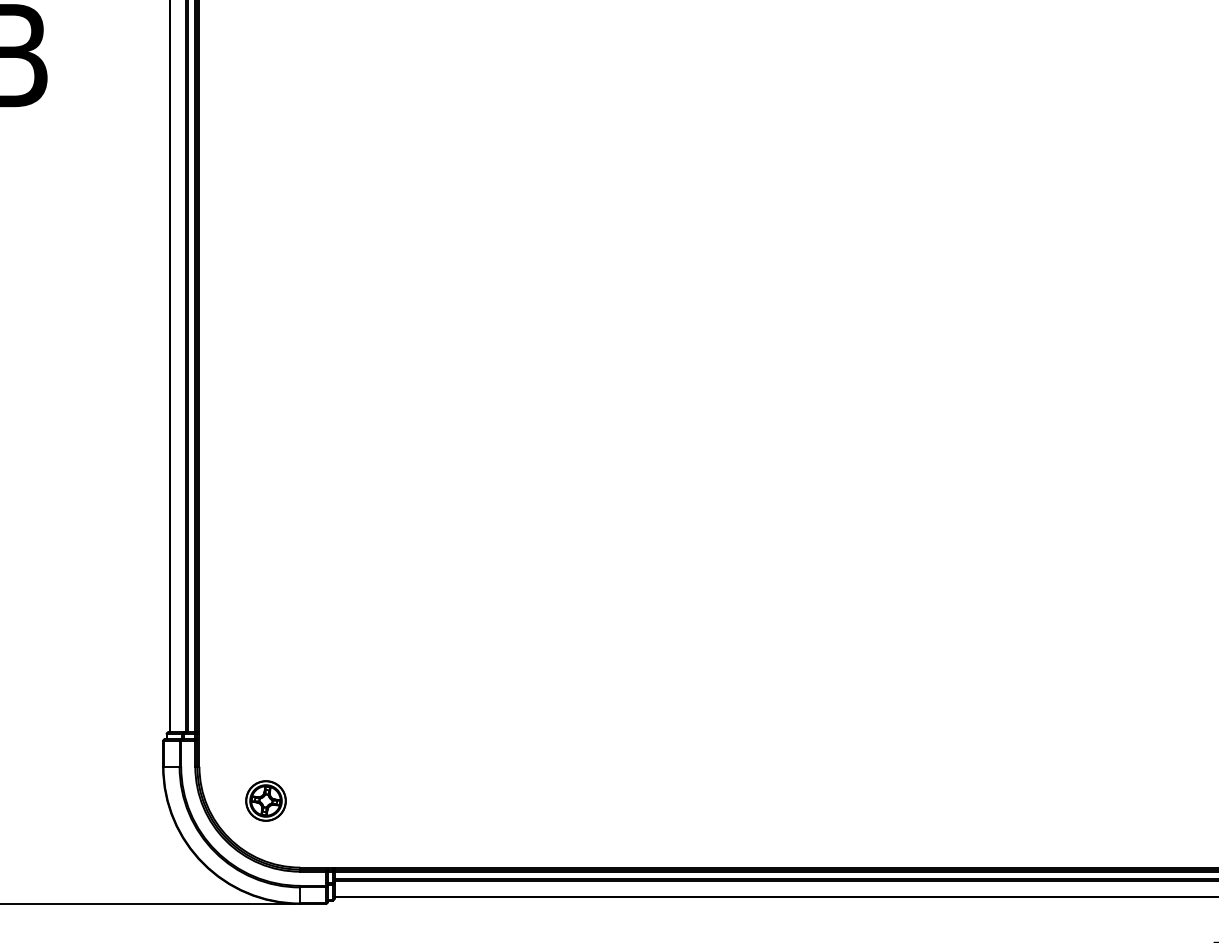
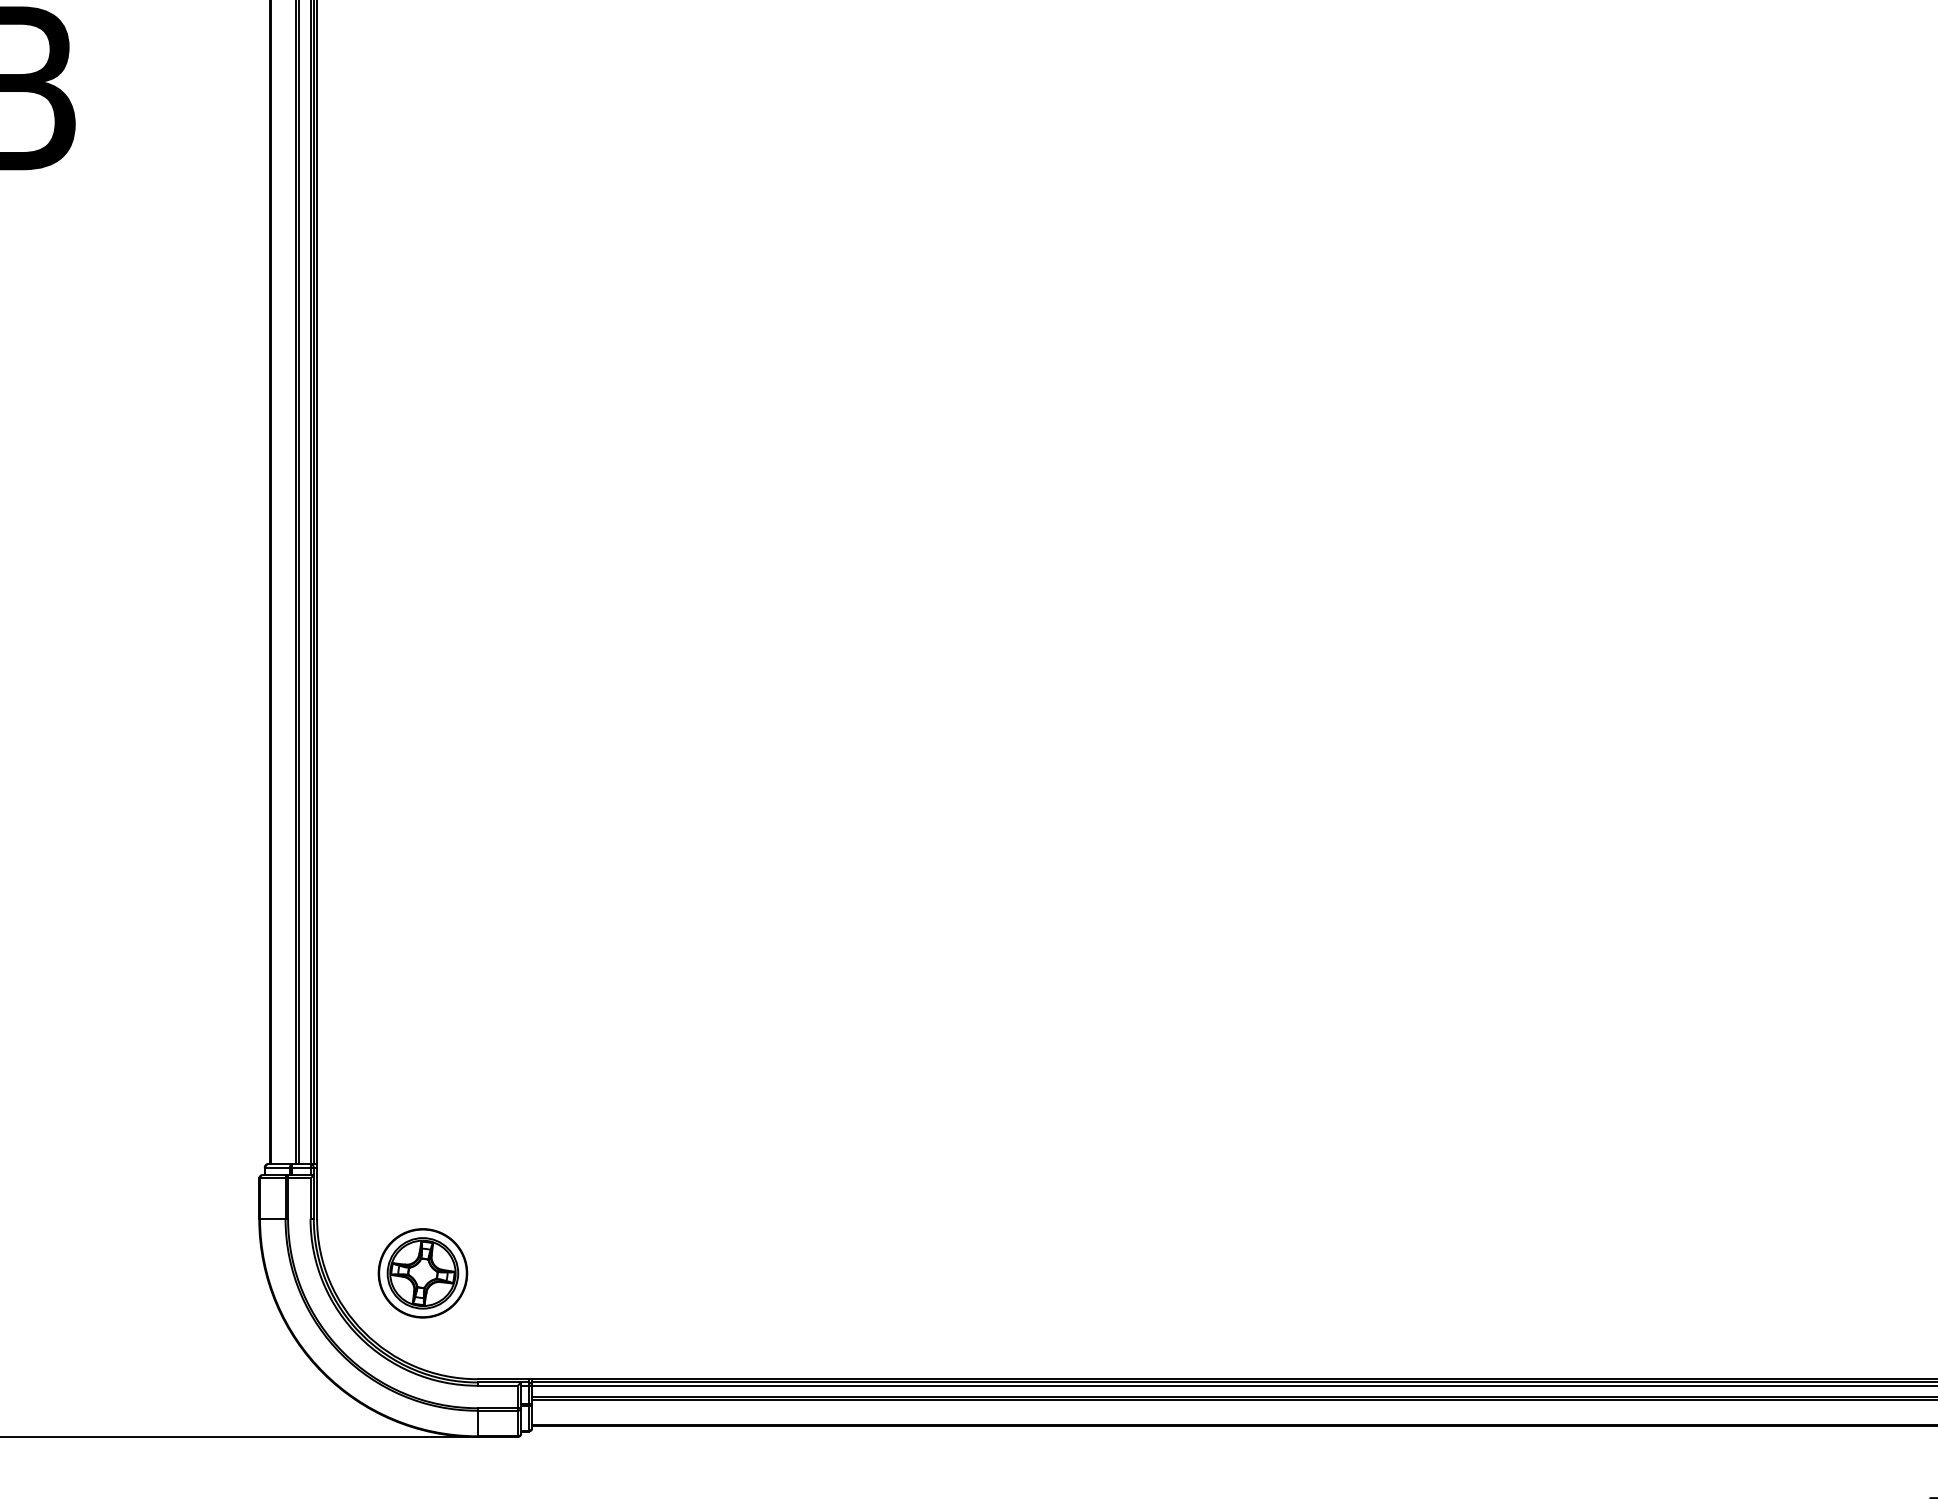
part: (265, 800) -> (422, 1272), size x1.4

